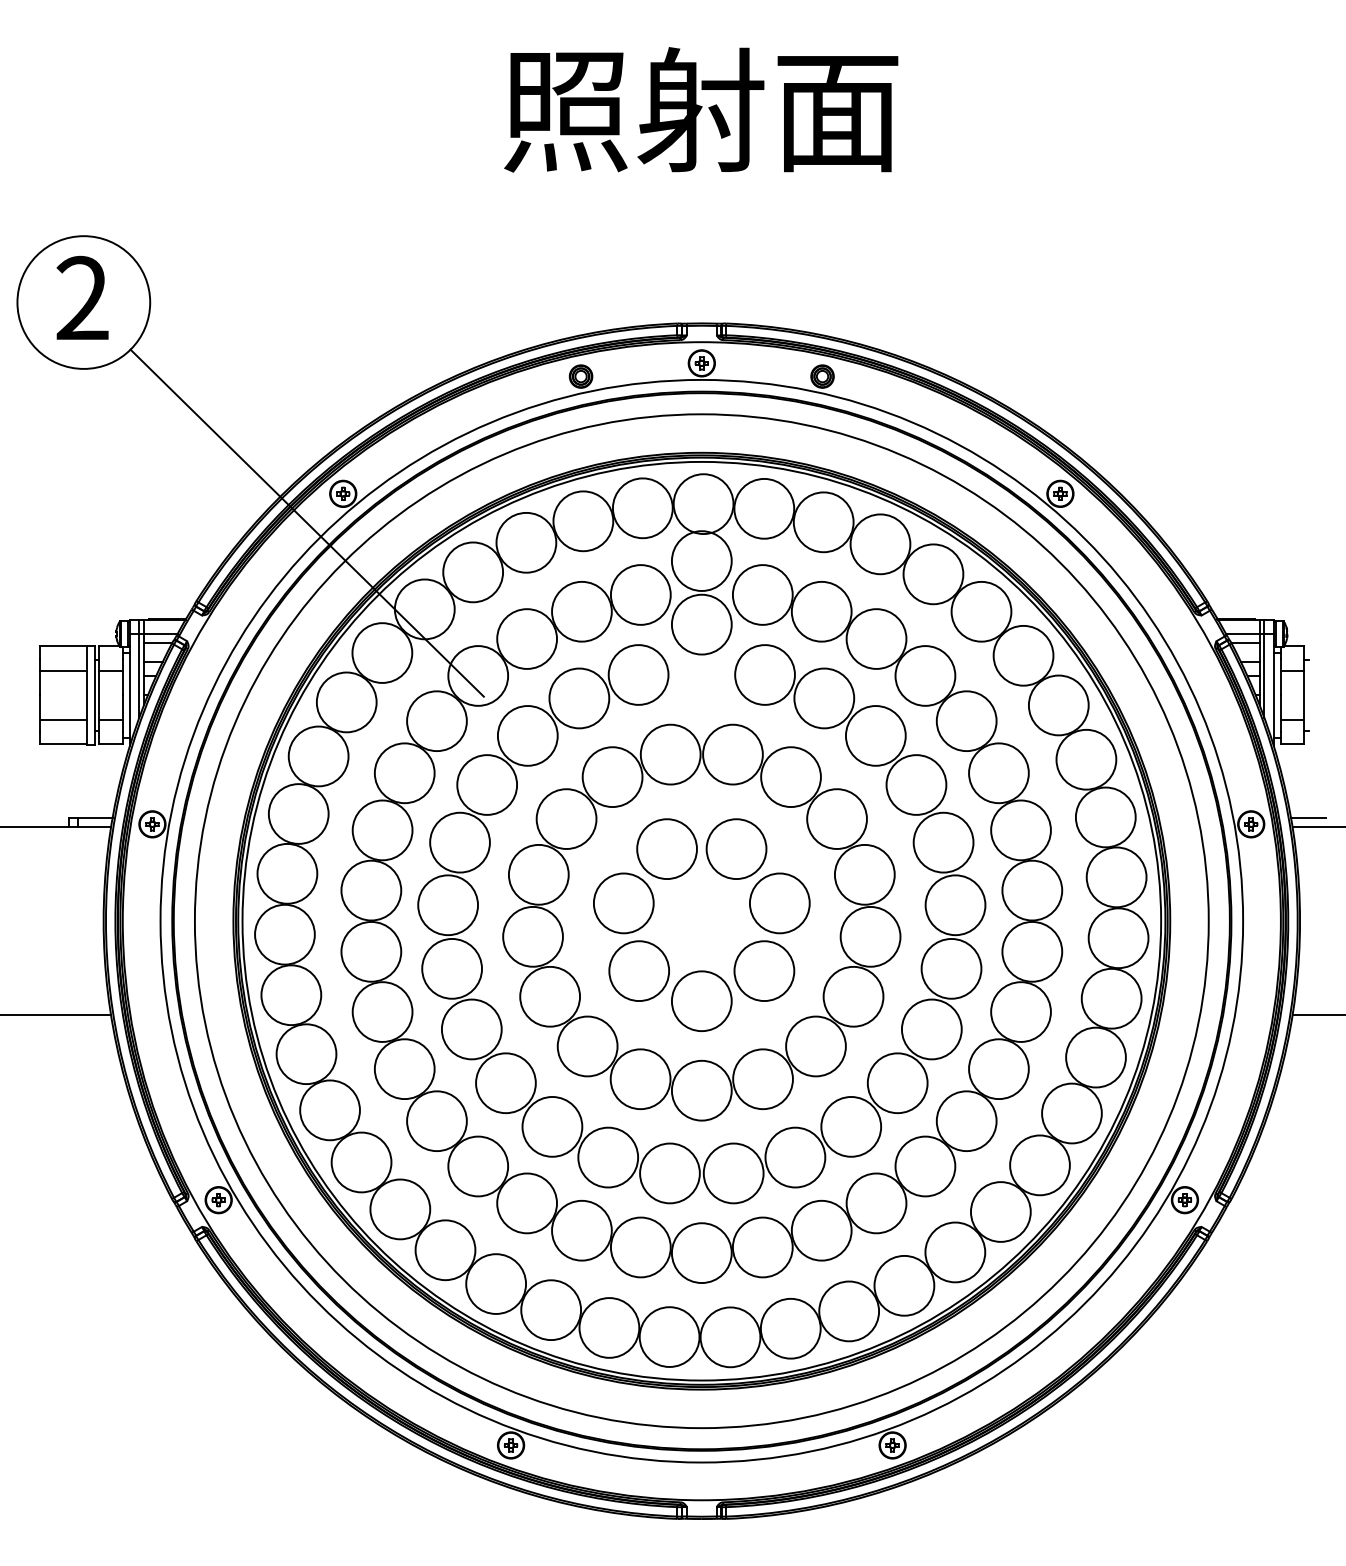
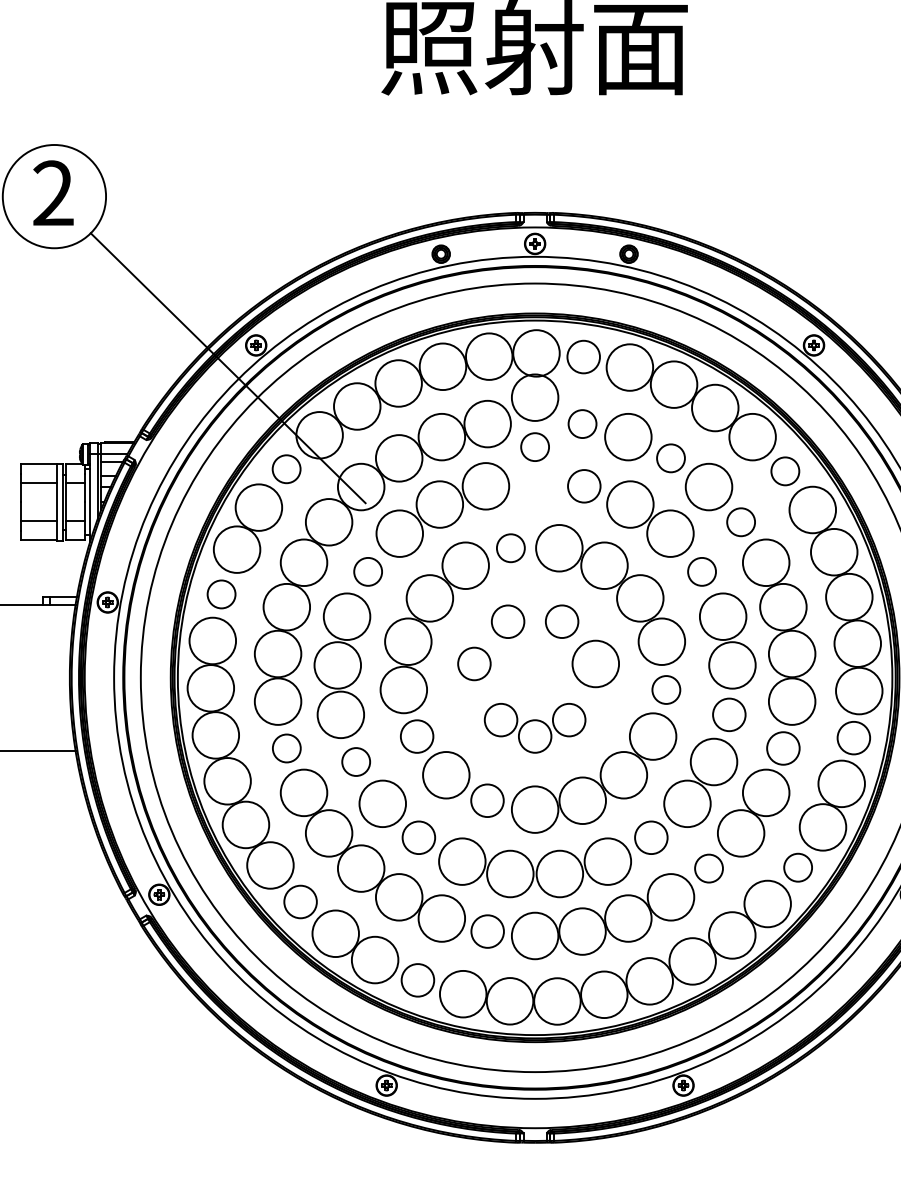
circle: (764, 508) -> (583, 356), size x0.7
circle: (762, 594) -> (582, 423), size x0.6
circle: (701, 624) -> (534, 447), size x0.6
circle: (876, 638) -> (670, 457), size x0.6
circle: (382, 652) -> (286, 468), size x0.6
circle: (1023, 655) -> (785, 471), size x0.6
circle: (764, 674) -> (583, 485), size x0.7
circle: (966, 721) -> (740, 522), size x0.6
circle: (670, 754) -> (510, 548), size x0.6
circle: (487, 784) -> (368, 571), size x0.6
circle: (916, 784) -> (702, 571), size x0.6
circle: (298, 813) -> (221, 594), size x0.6
circle: (736, 848) -> (562, 621), size x0.7
circle: (666, 849) -> (507, 622), size x0.7
circle: (623, 903) -> (474, 664), size x0.7
circle: (870, 936) -> (666, 689), size x0.6
circle: (951, 968) -> (729, 714), size x0.7
part: (701, 985) -> (534, 727), size x0.7
circle: (550, 996) -> (417, 736), size x0.7
circle: (1111, 998) -> (853, 737), size x0.7
circle: (382, 1011) -> (286, 748), size x0.6
circle: (1020, 1011) -> (782, 748), size x0.7
circle: (471, 1029) -> (355, 762), size x0.6
circle: (640, 1079) -> (487, 800), size x0.7
circle: (552, 1126) -> (418, 837), size x0.7
circle: (851, 1126) -> (651, 837), size x0.7
circle: (1039, 1165) -> (797, 867), size x0.6
circle: (925, 1166) -> (709, 868), size x0.6
circle: (400, 1209) -> (300, 902), size x0.7
circle: (640, 1247) -> (487, 931), size x0.7
circle: (551, 1310) -> (418, 980), size x0.7

